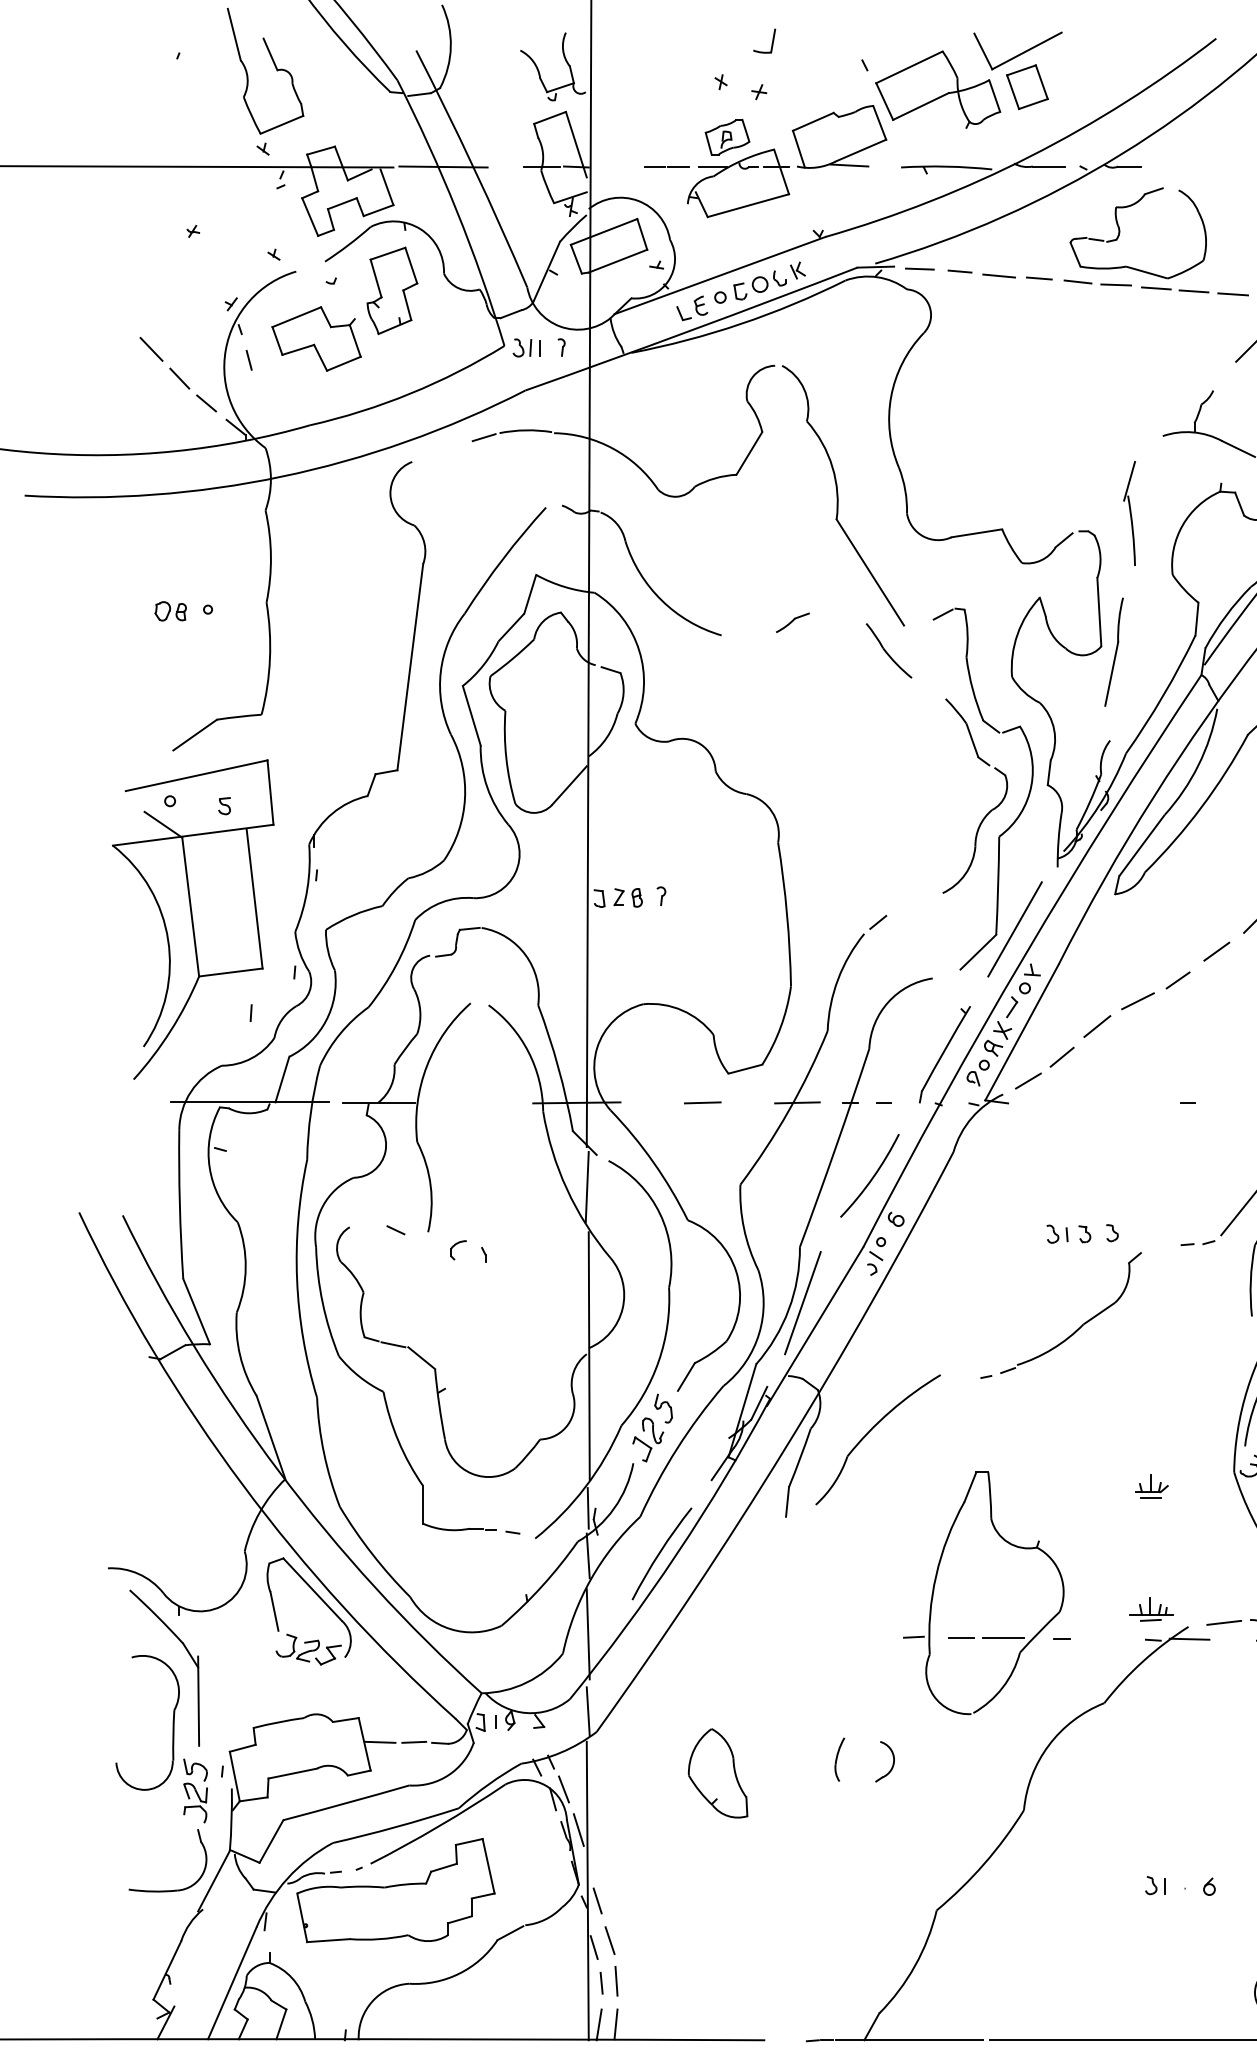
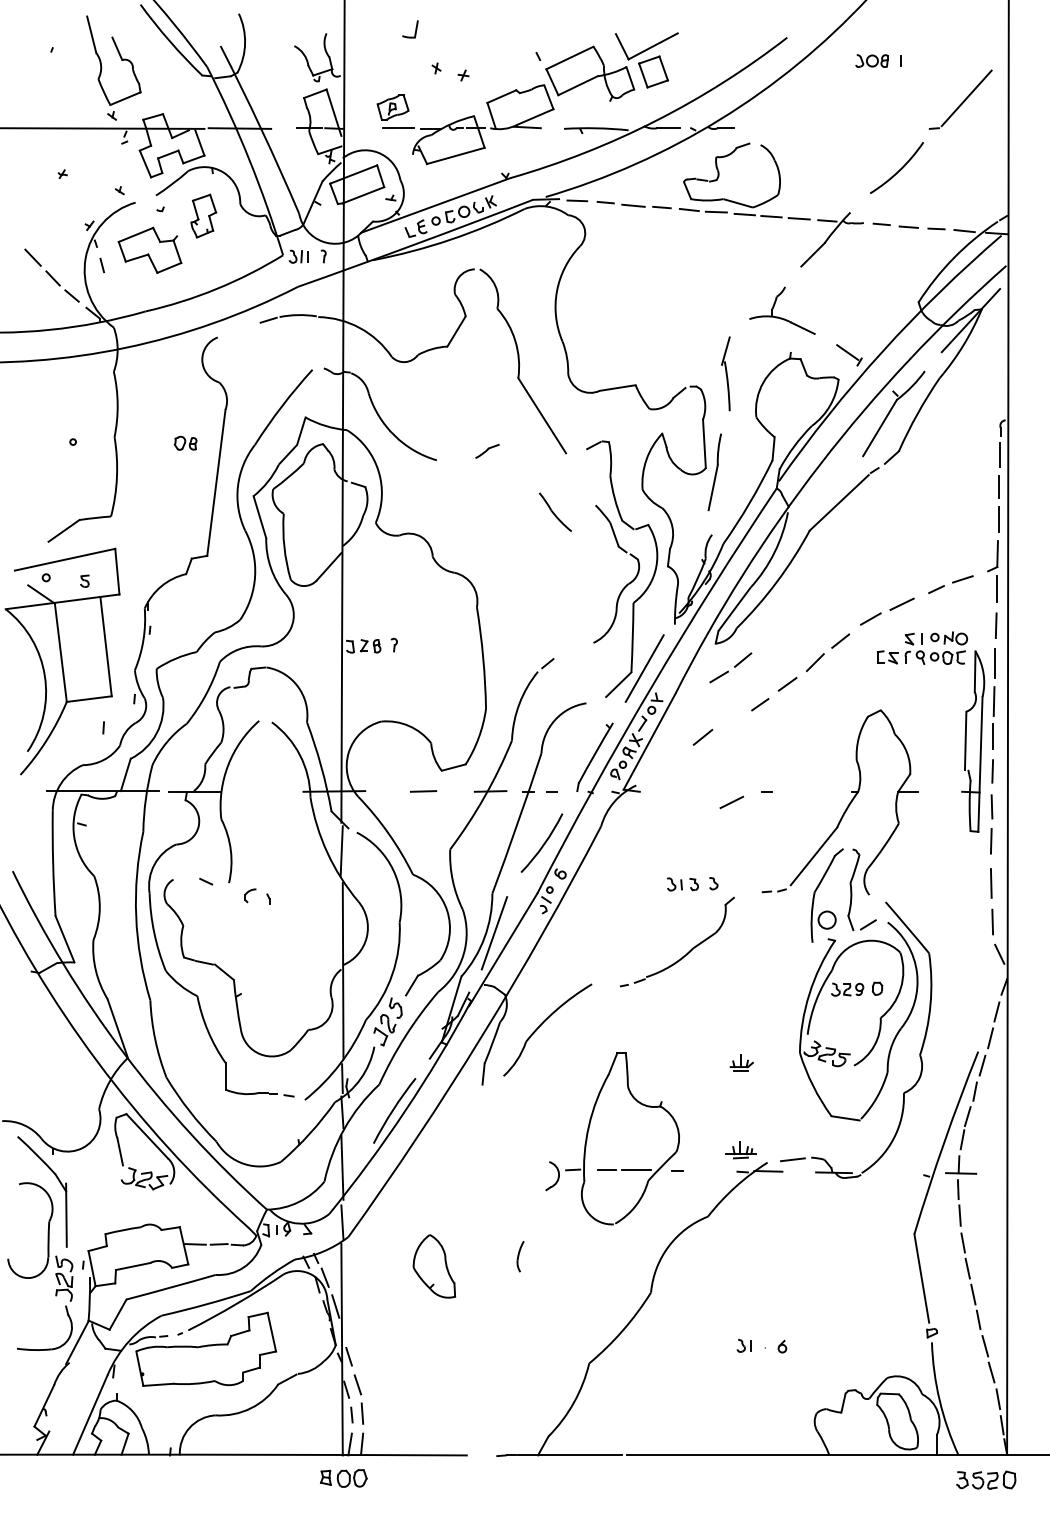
part: (764, 41) -> (410, 29), moved
part: (726, 137) -> (392, 107), moved
part: (392, 289) -> (203, 215), size x0.7
part: (170, 610) -> (185, 442), moved
part: (889, 649) -> (555, 511), moved
line: (1137, 1001) -> (731, 802), moved
part: (1044, 1067) -> (730, 667), moved
part: (884, 1762) -> (552, 1176), moved

